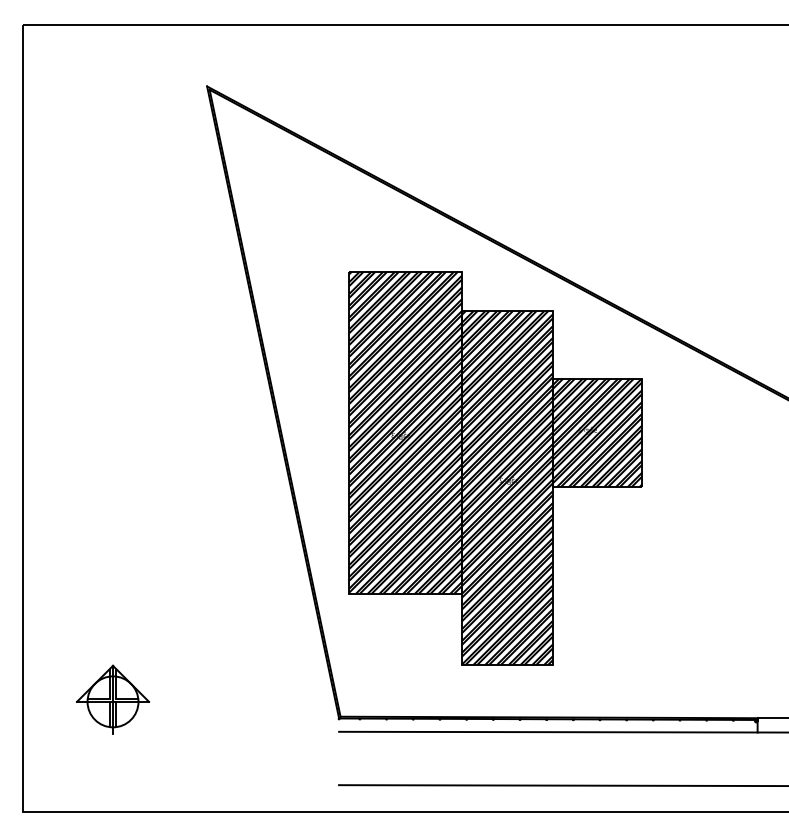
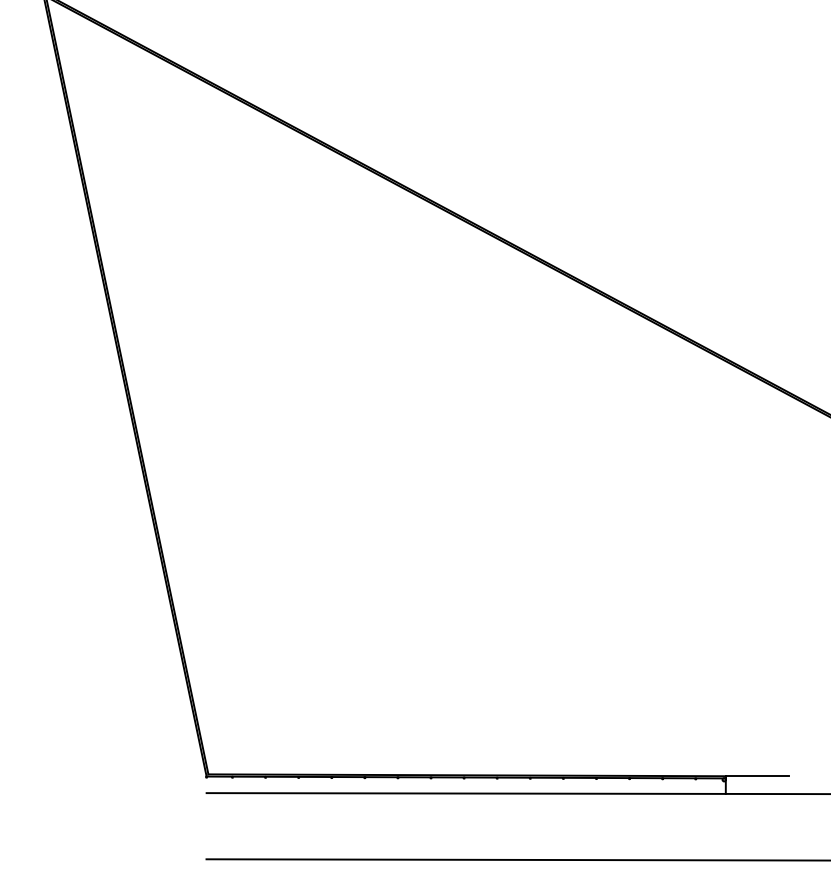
part: (495, 468) -> (400, 466), removed

